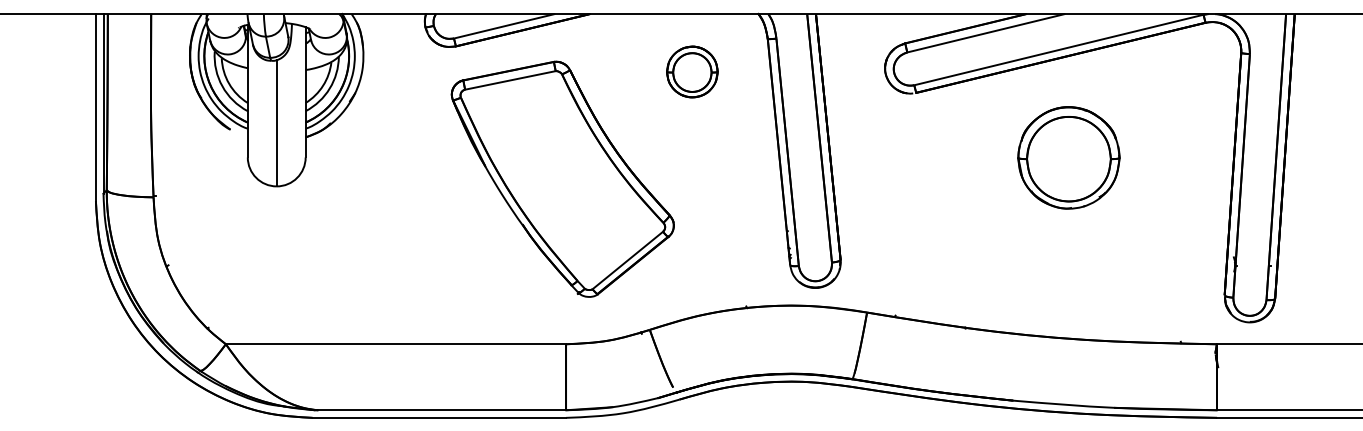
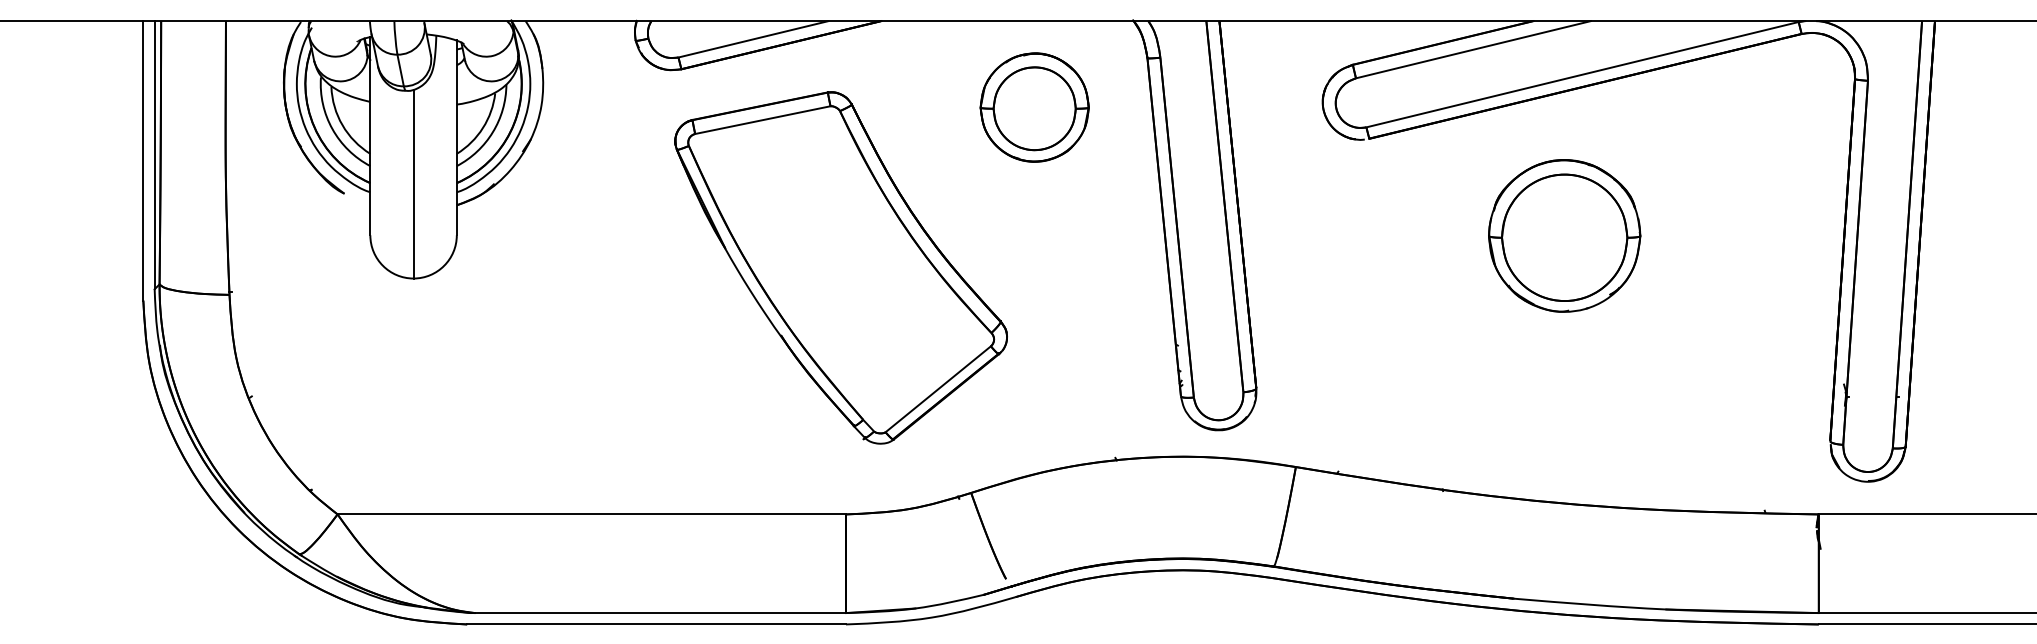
part: (692, 71) -> (1034, 106), size x1.43
part: (1068, 157) -> (1563, 235), moved

